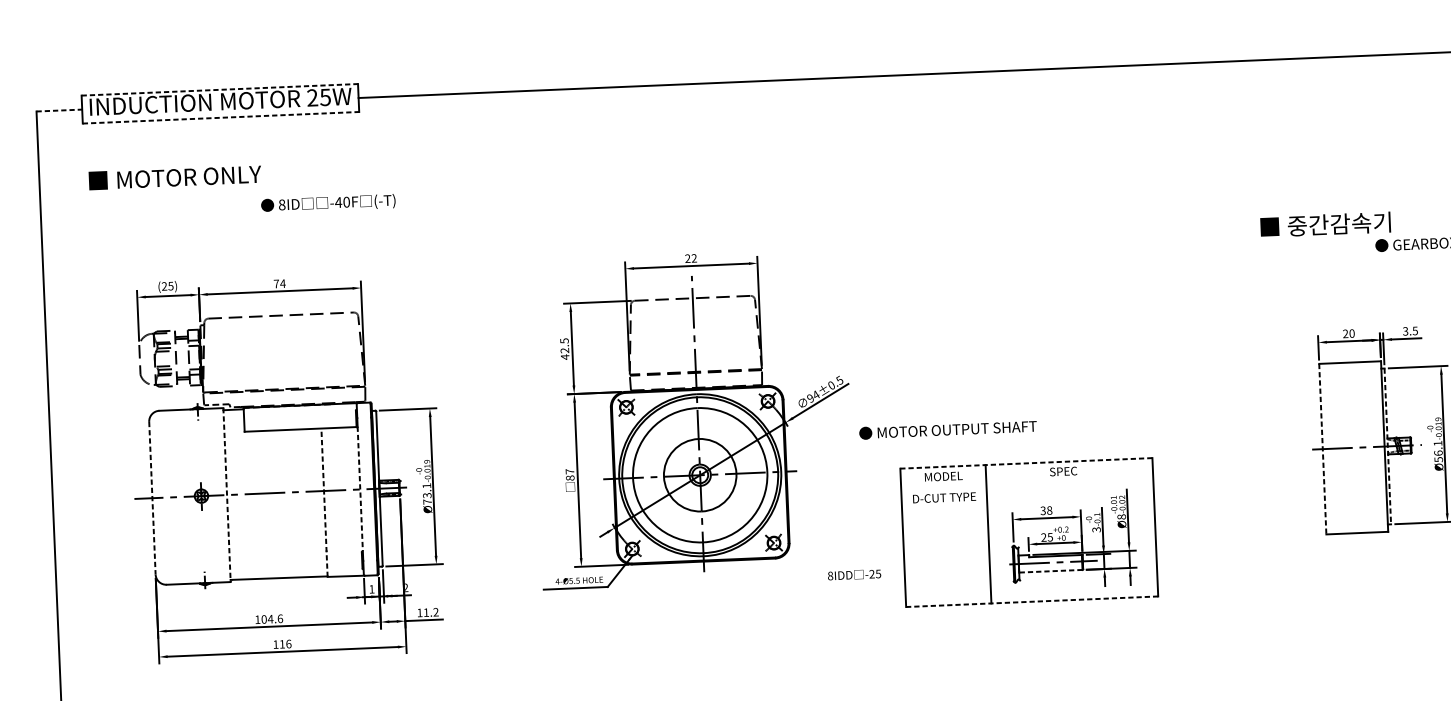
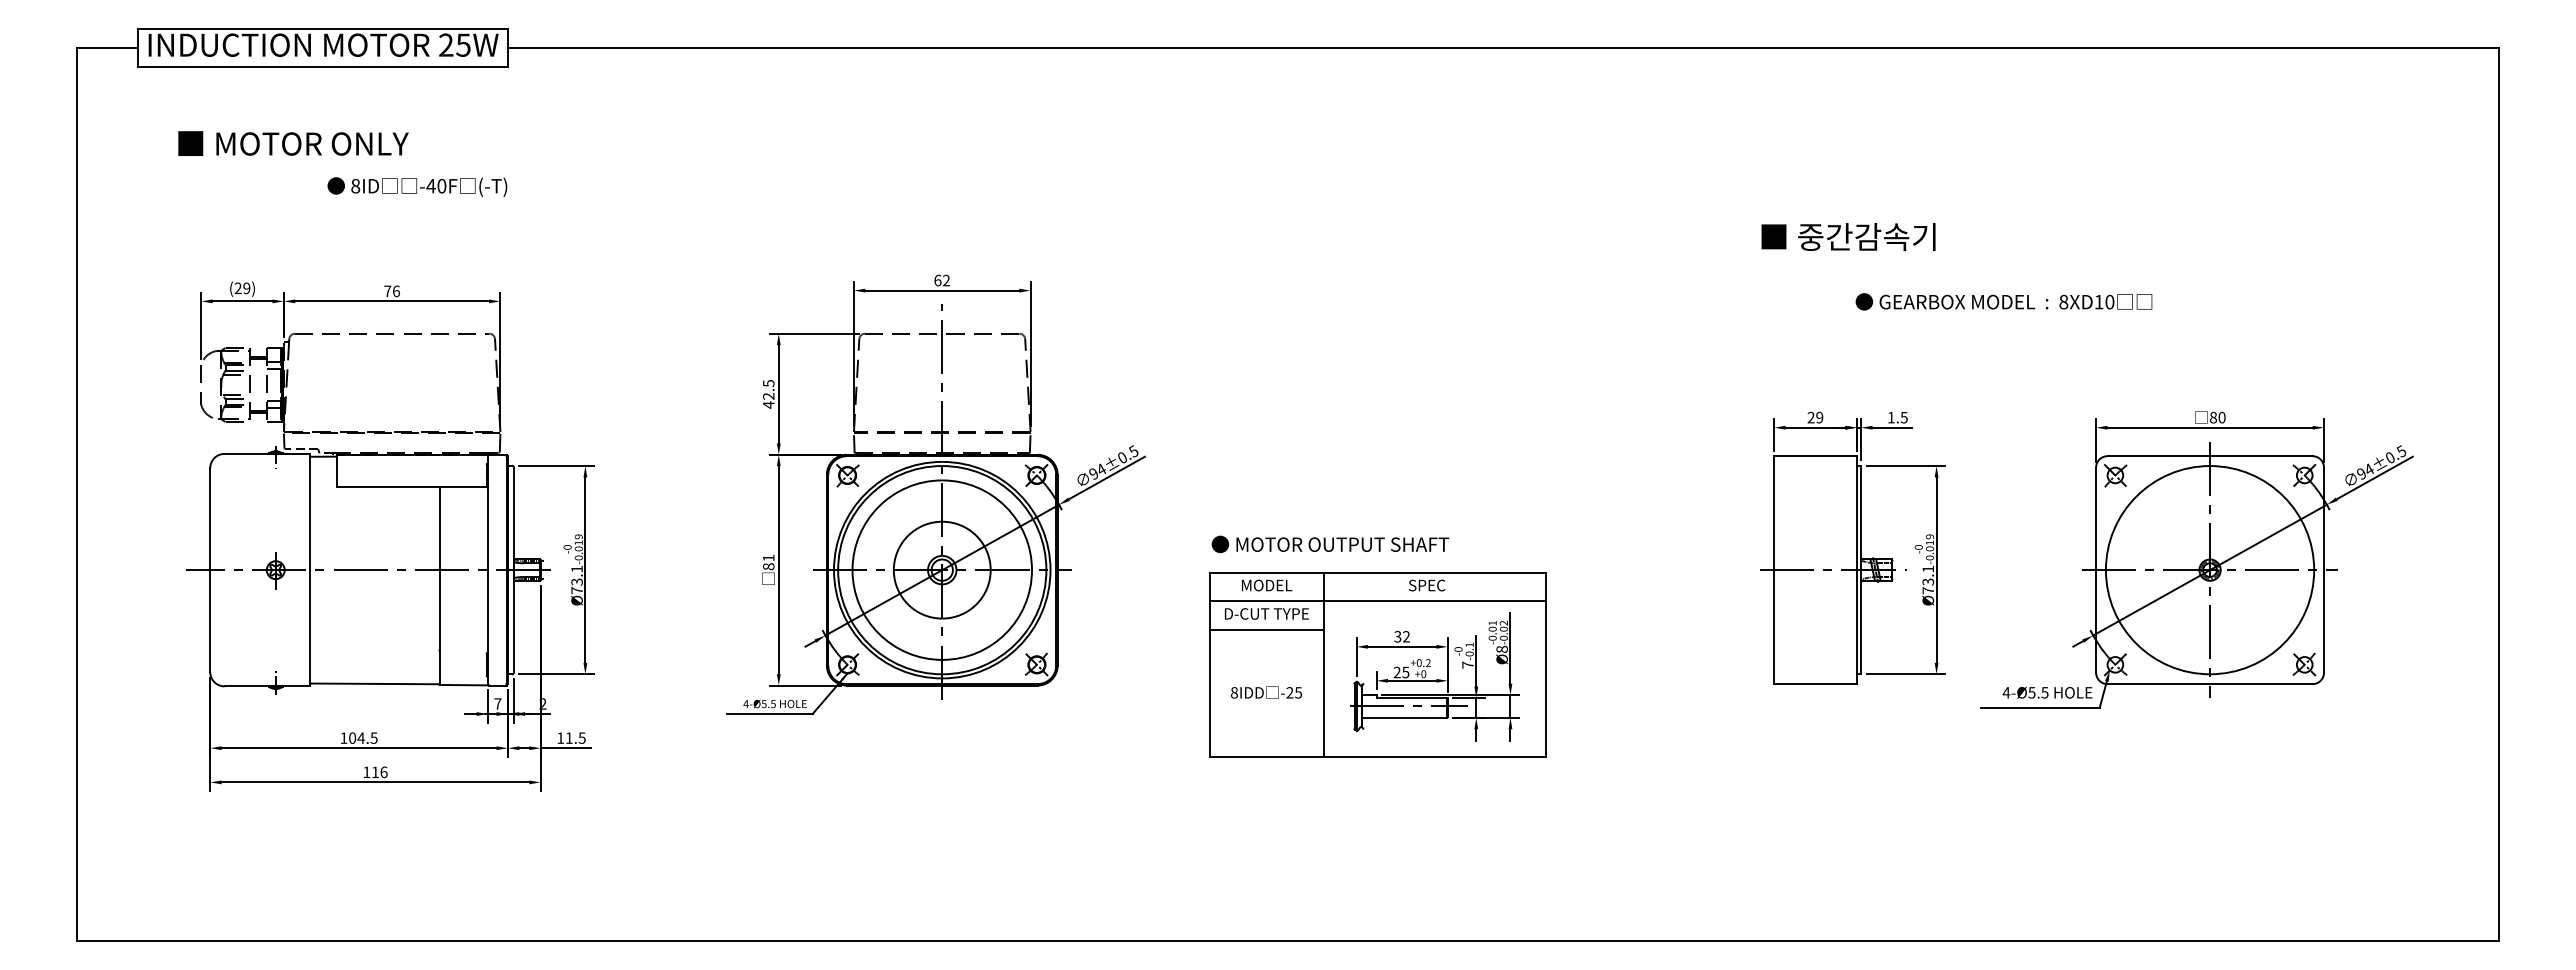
line: (220, 90) -> (323, 29), dashed -> solid
line: (59, 110) -> (107, 47), dashed -> solid
line: (221, 117) -> (323, 66), dashed -> solid
text: (175, 177) -> (293, 143), moved
text: (328, 203) -> (417, 186), moved
text: (1325, 224) -> (1848, 236), moved
text: (687, 258) -> (937, 280), 22 -> 62
text: (283, 283) -> (396, 291), 74 -> 76
text: (170, 286) -> (246, 288), (25) -> (29)
text: (1405, 331) -> (1890, 417), 3.5 -> 1.5
text: (1351, 333) -> (1819, 417), 20 -> 29
text: (948, 429) -> (1330, 544), moved
line: (1388, 446) -> (1861, 570), dashed -> solid
line: (1323, 449) -> (1774, 570), dashed -> solid
text: (1438, 456) -> (1928, 586), Ø56.1 -> Ø73.1
line: (1025, 463) -> (1377, 572), dashed -> solid
text: (569, 471) -> (768, 557), 87 -> 81
line: (1026, 485) -> (1377, 601), added
line: (360, 488) -> (488, 569), dashed -> solid
line: (226, 495) -> (309, 570), dashed -> solid
line: (152, 498) -> (210, 570), dashed -> solid
line: (324, 502) -> (439, 585), dashed -> solid
line: (944, 509) -> (1266, 629), added
text: (1049, 510) -> (1406, 636), 38 -> 32
text: (1096, 529) -> (1467, 664), 3 -> 7
line: (1050, 571) -> (1404, 717), dashed -> solid
text: (854, 574) -> (1266, 692), moved
text: (371, 588) -> (497, 703), 1 -> 7
line: (1031, 601) -> (1377, 757), dashed -> solid
text: (435, 611) -> (581, 737), 11.2 -> 11.5
text: (279, 618) -> (373, 737), 104.6 -> 104.5

